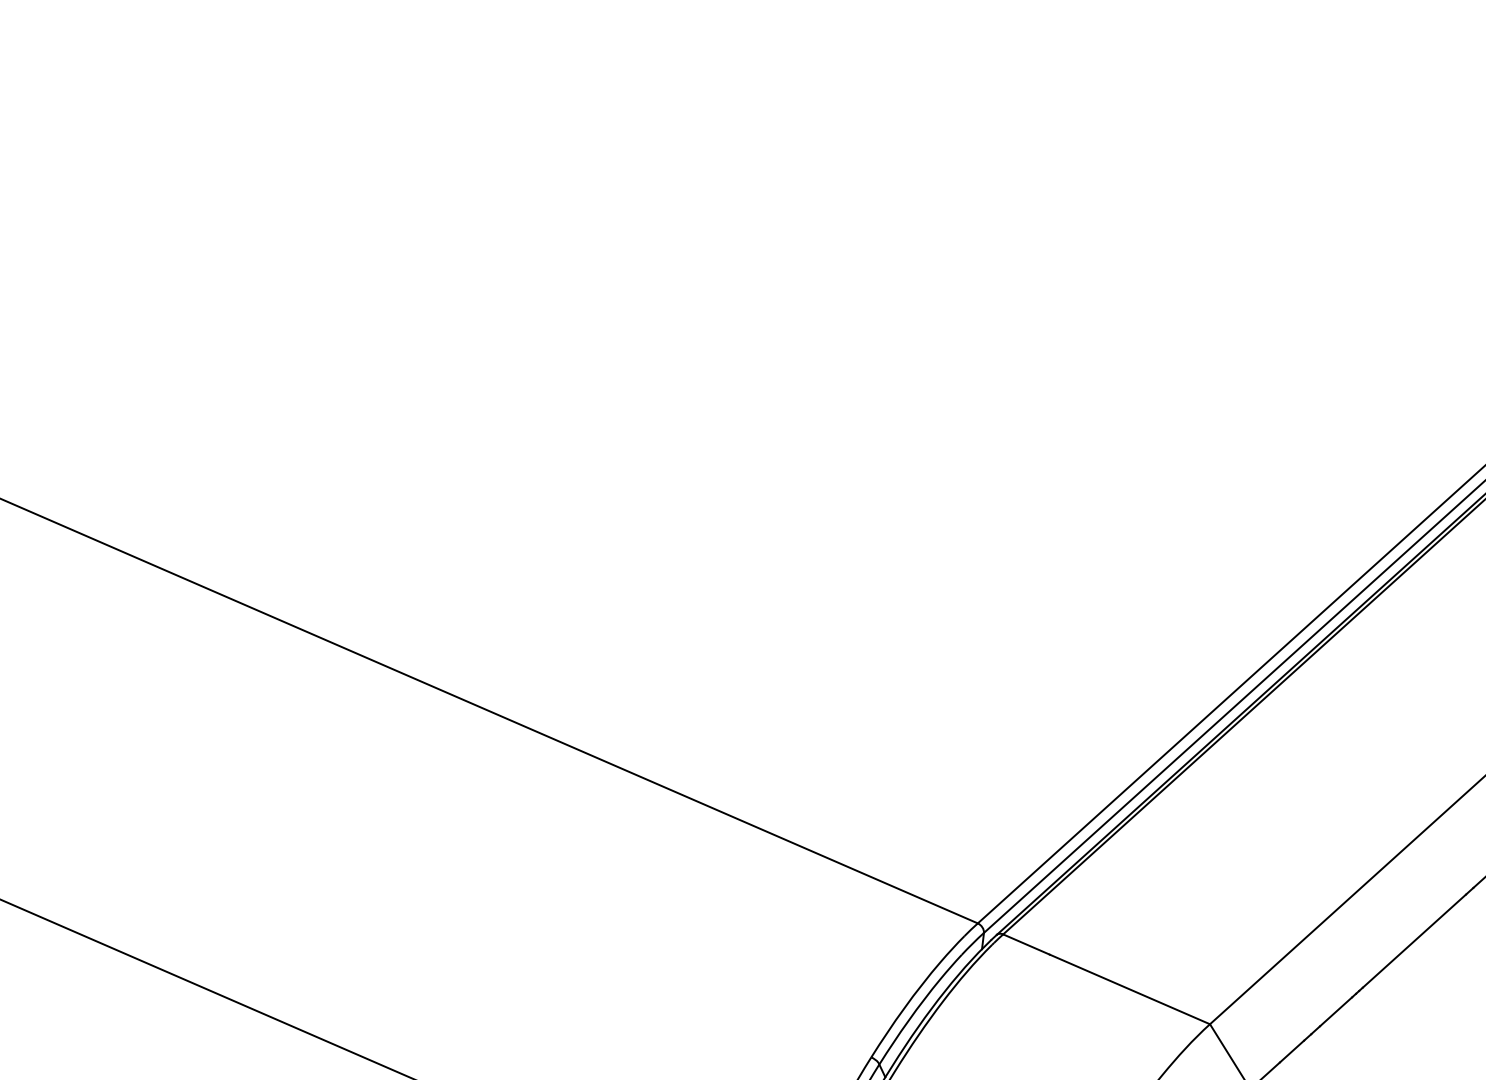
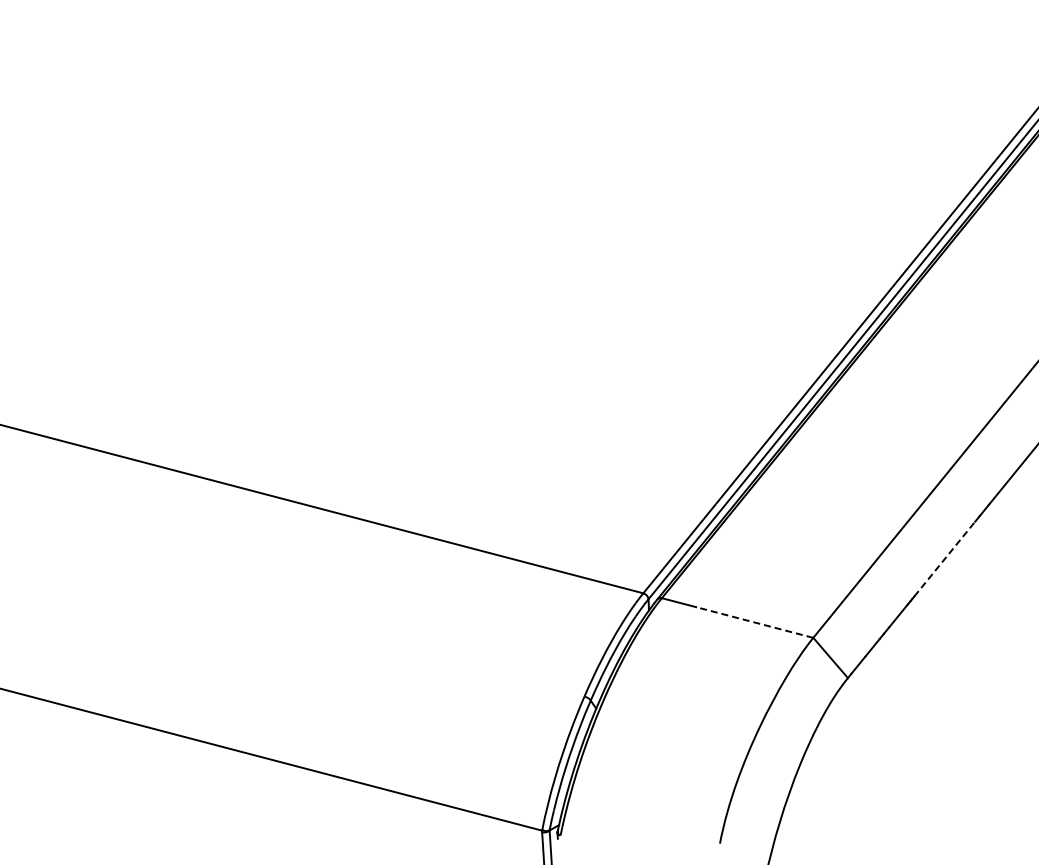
line: (1415, 940) -> (945, 558), solid -> dashed
line: (1129, 989) -> (754, 622), solid -> dashed

